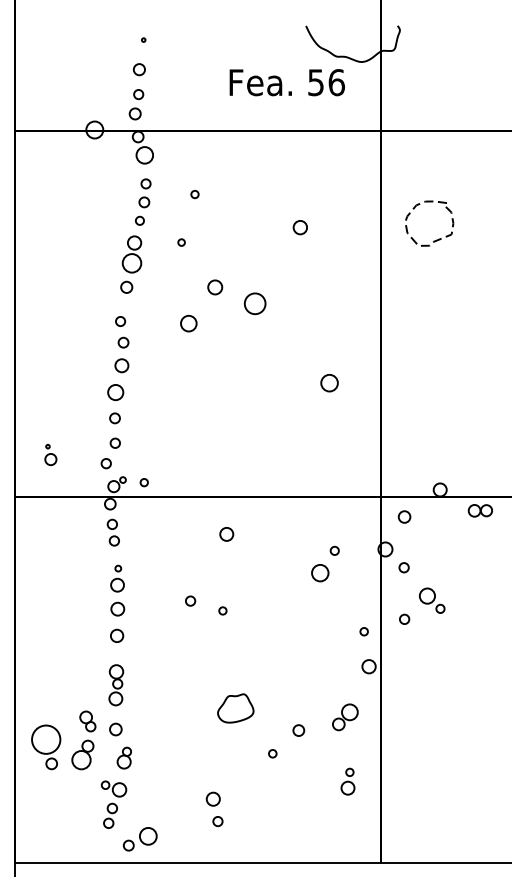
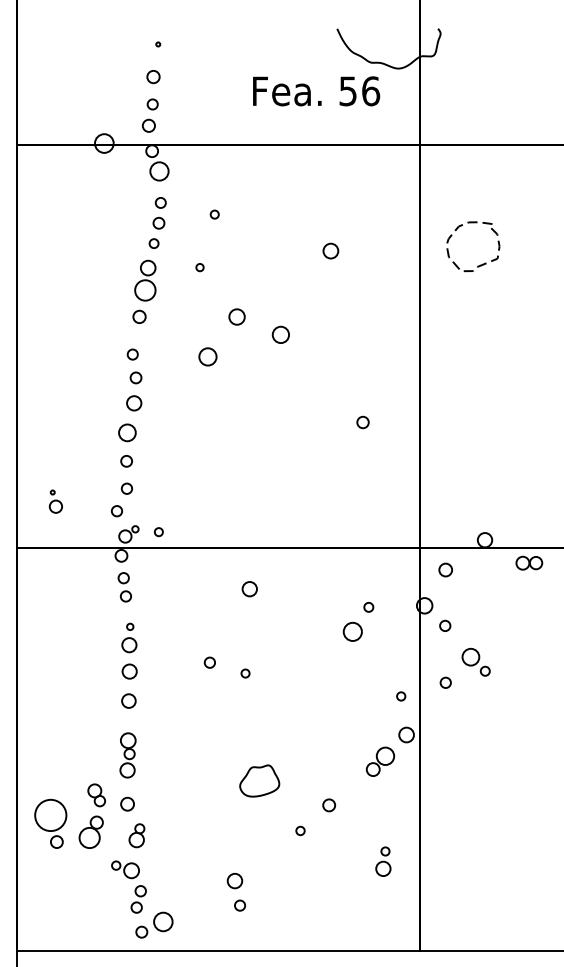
circle: (254, 303) -> (280, 334), size x0.71
circle: (329, 383) -> (362, 422), size x0.62
part: (345, 717) -> (380, 761), moved
part: (110, 815) -> (138, 899), moved

